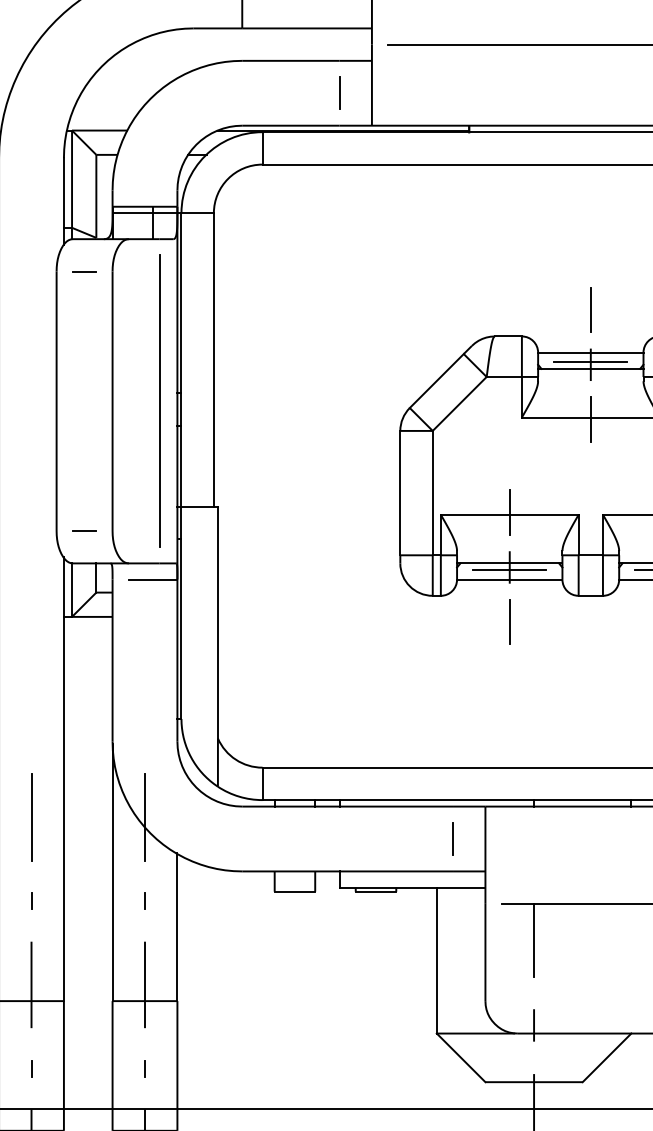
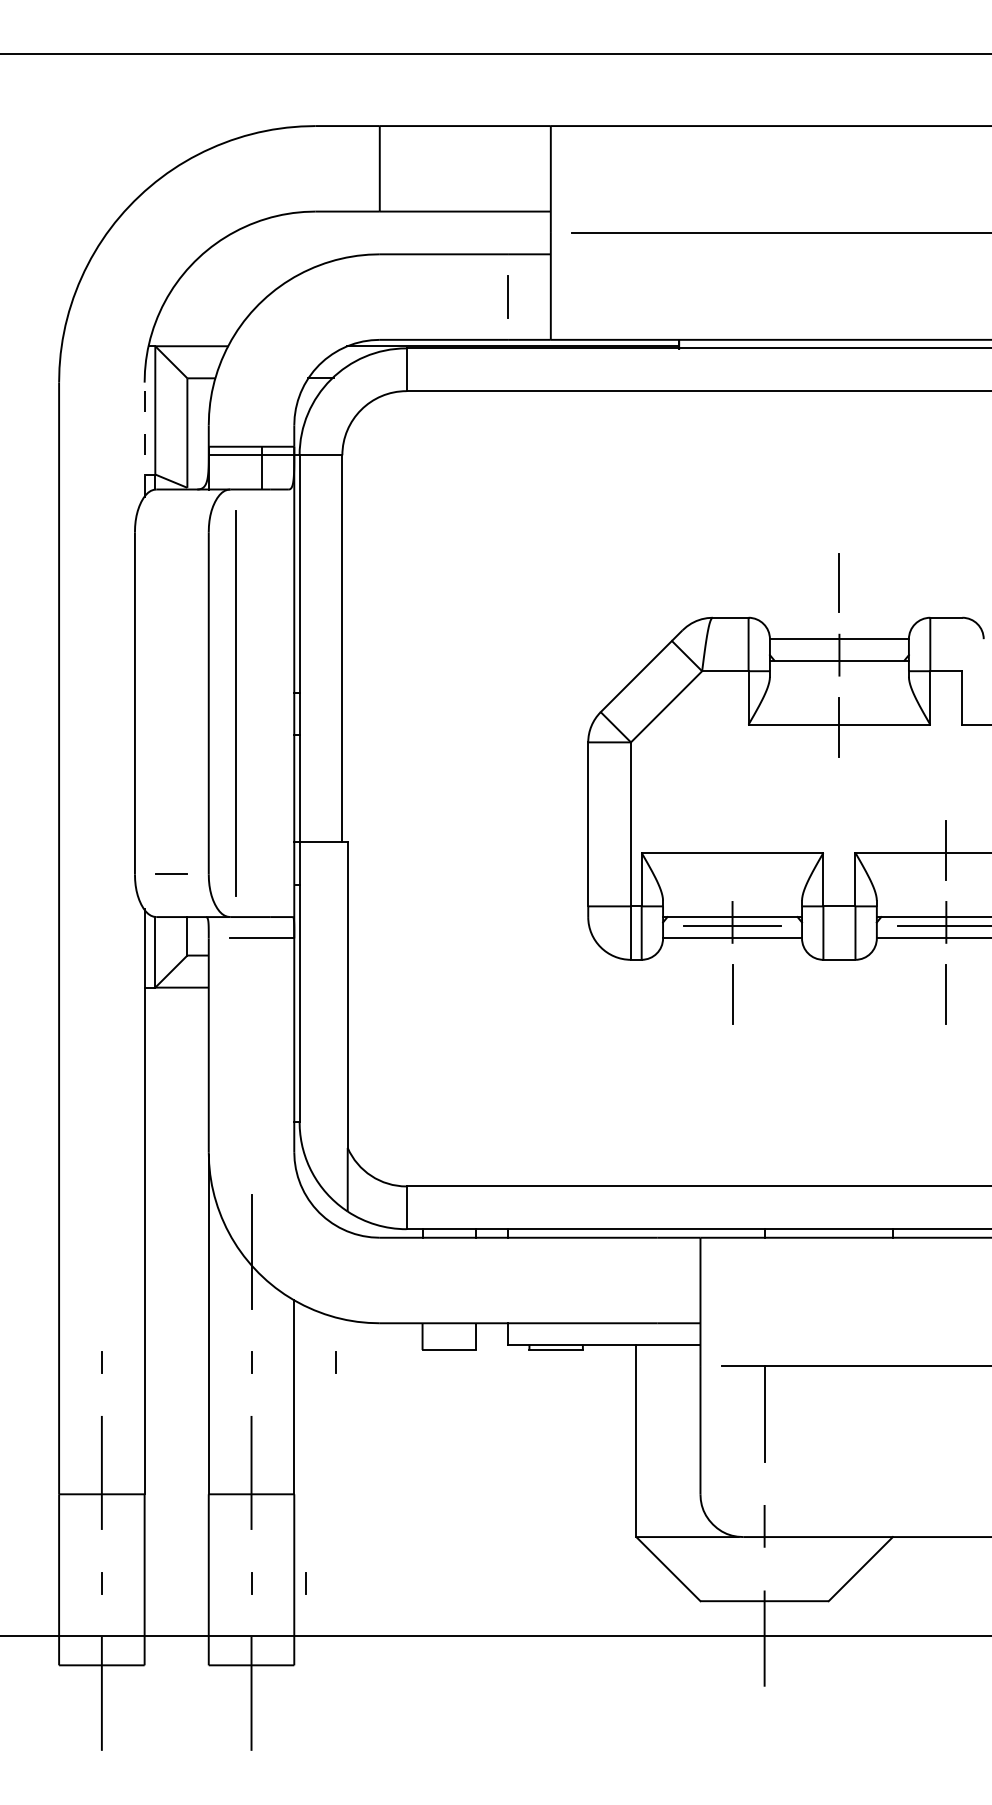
line: (63, 202) -> (144, 440), solid -> dashed
line: (84, 271) -> (171, 531), removed
line: (590, 362) -> (839, 651), removed
line: (159, 401) -> (235, 703), moved
line: (509, 512) -> (732, 849), removed
line: (31, 817) -> (101, 1251), removed
line: (452, 838) -> (657, 1280), removed
line: (208, 901) -> (335, 1362), added
line: (185, 1068) -> (305, 1583), added

